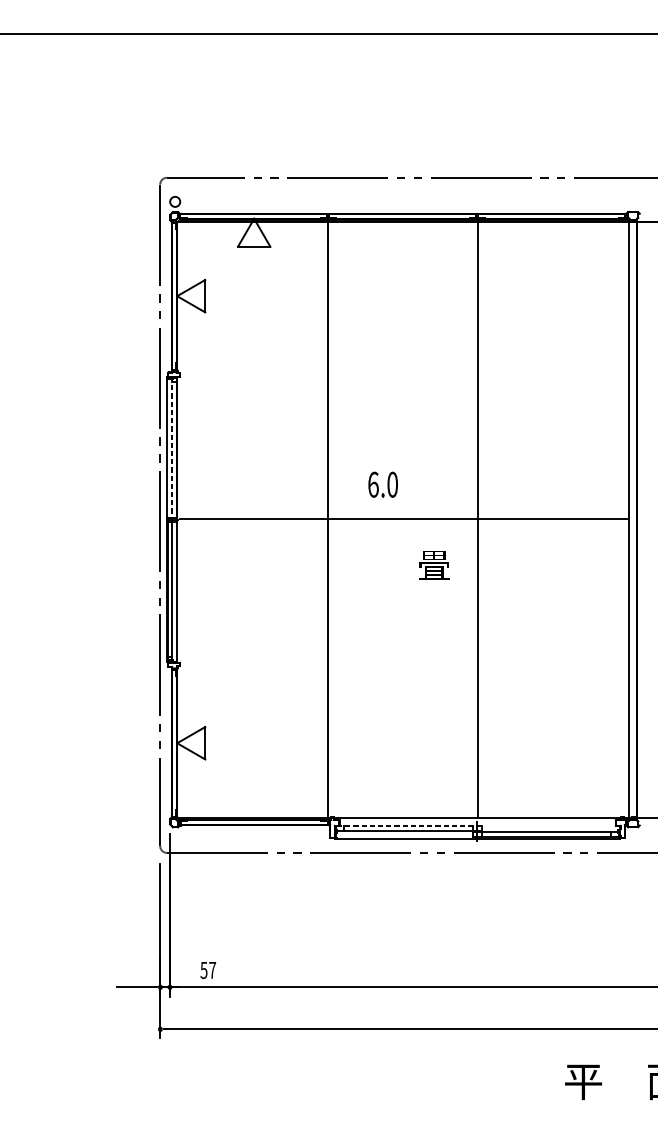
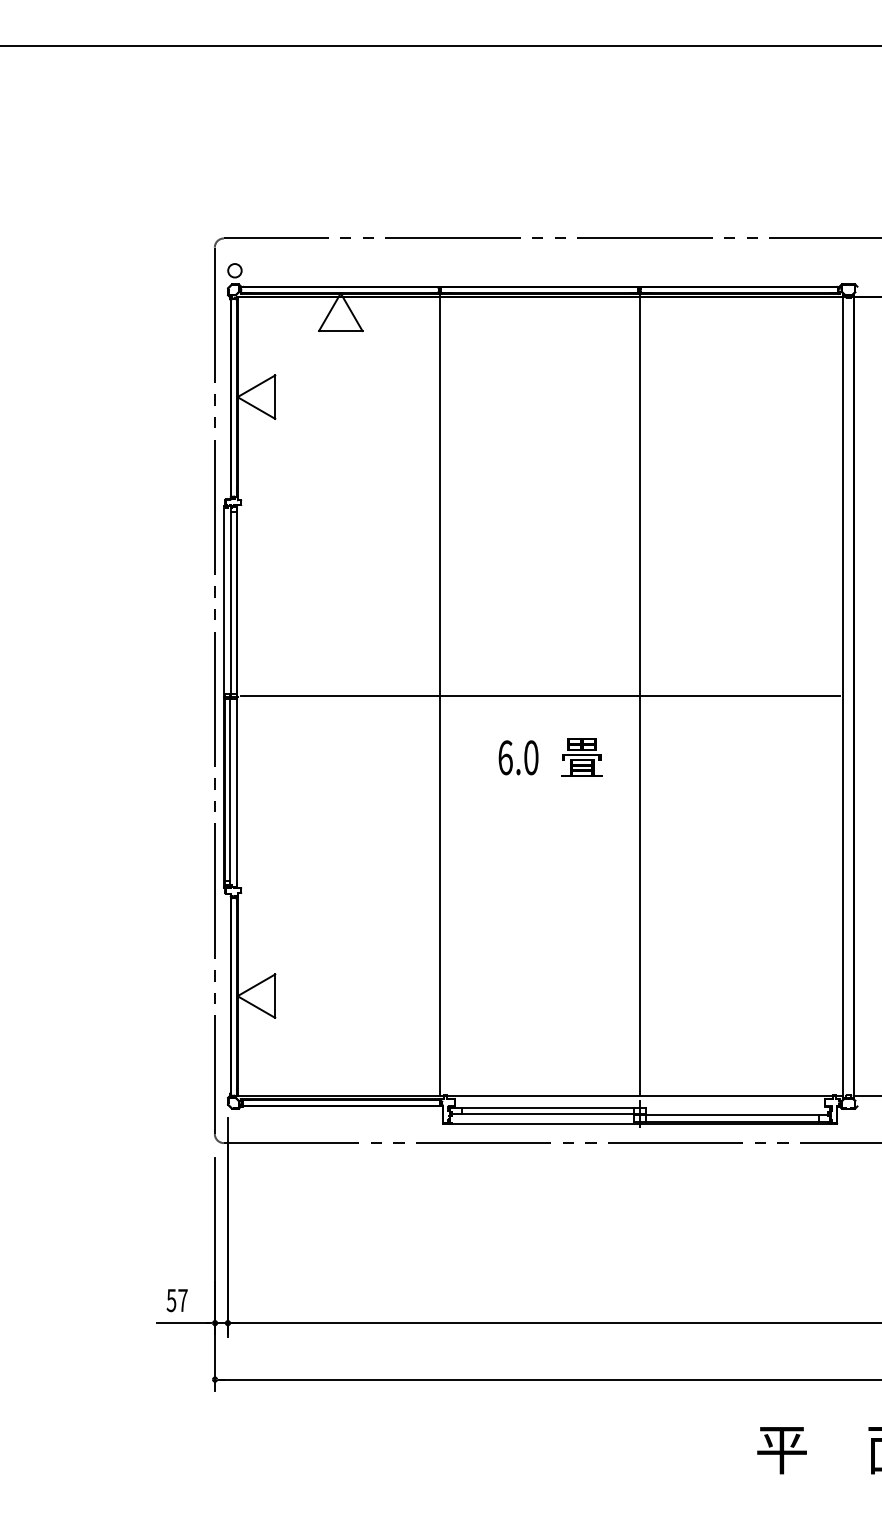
line: (172, 449) -> (231, 602), dashed -> solid
text: (383, 484) -> (518, 757), moved
line: (409, 826) -> (548, 1107), dashed -> solid
text: (207, 970) -> (176, 1300), moved

